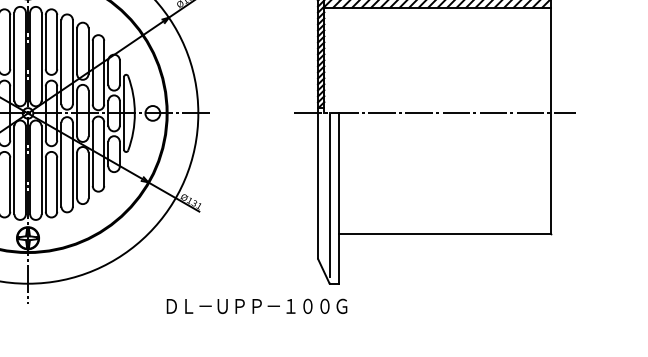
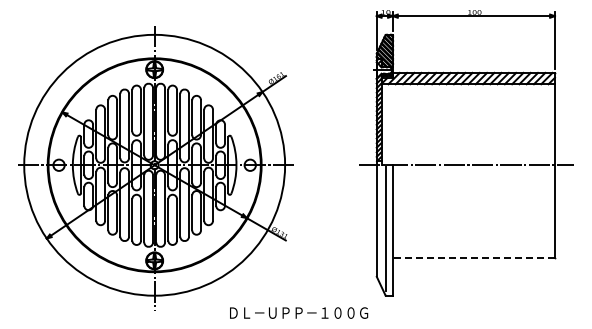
line: (444, 233) -> (473, 257), solid -> dashed
text: (257, 305) -> (299, 312), moved

